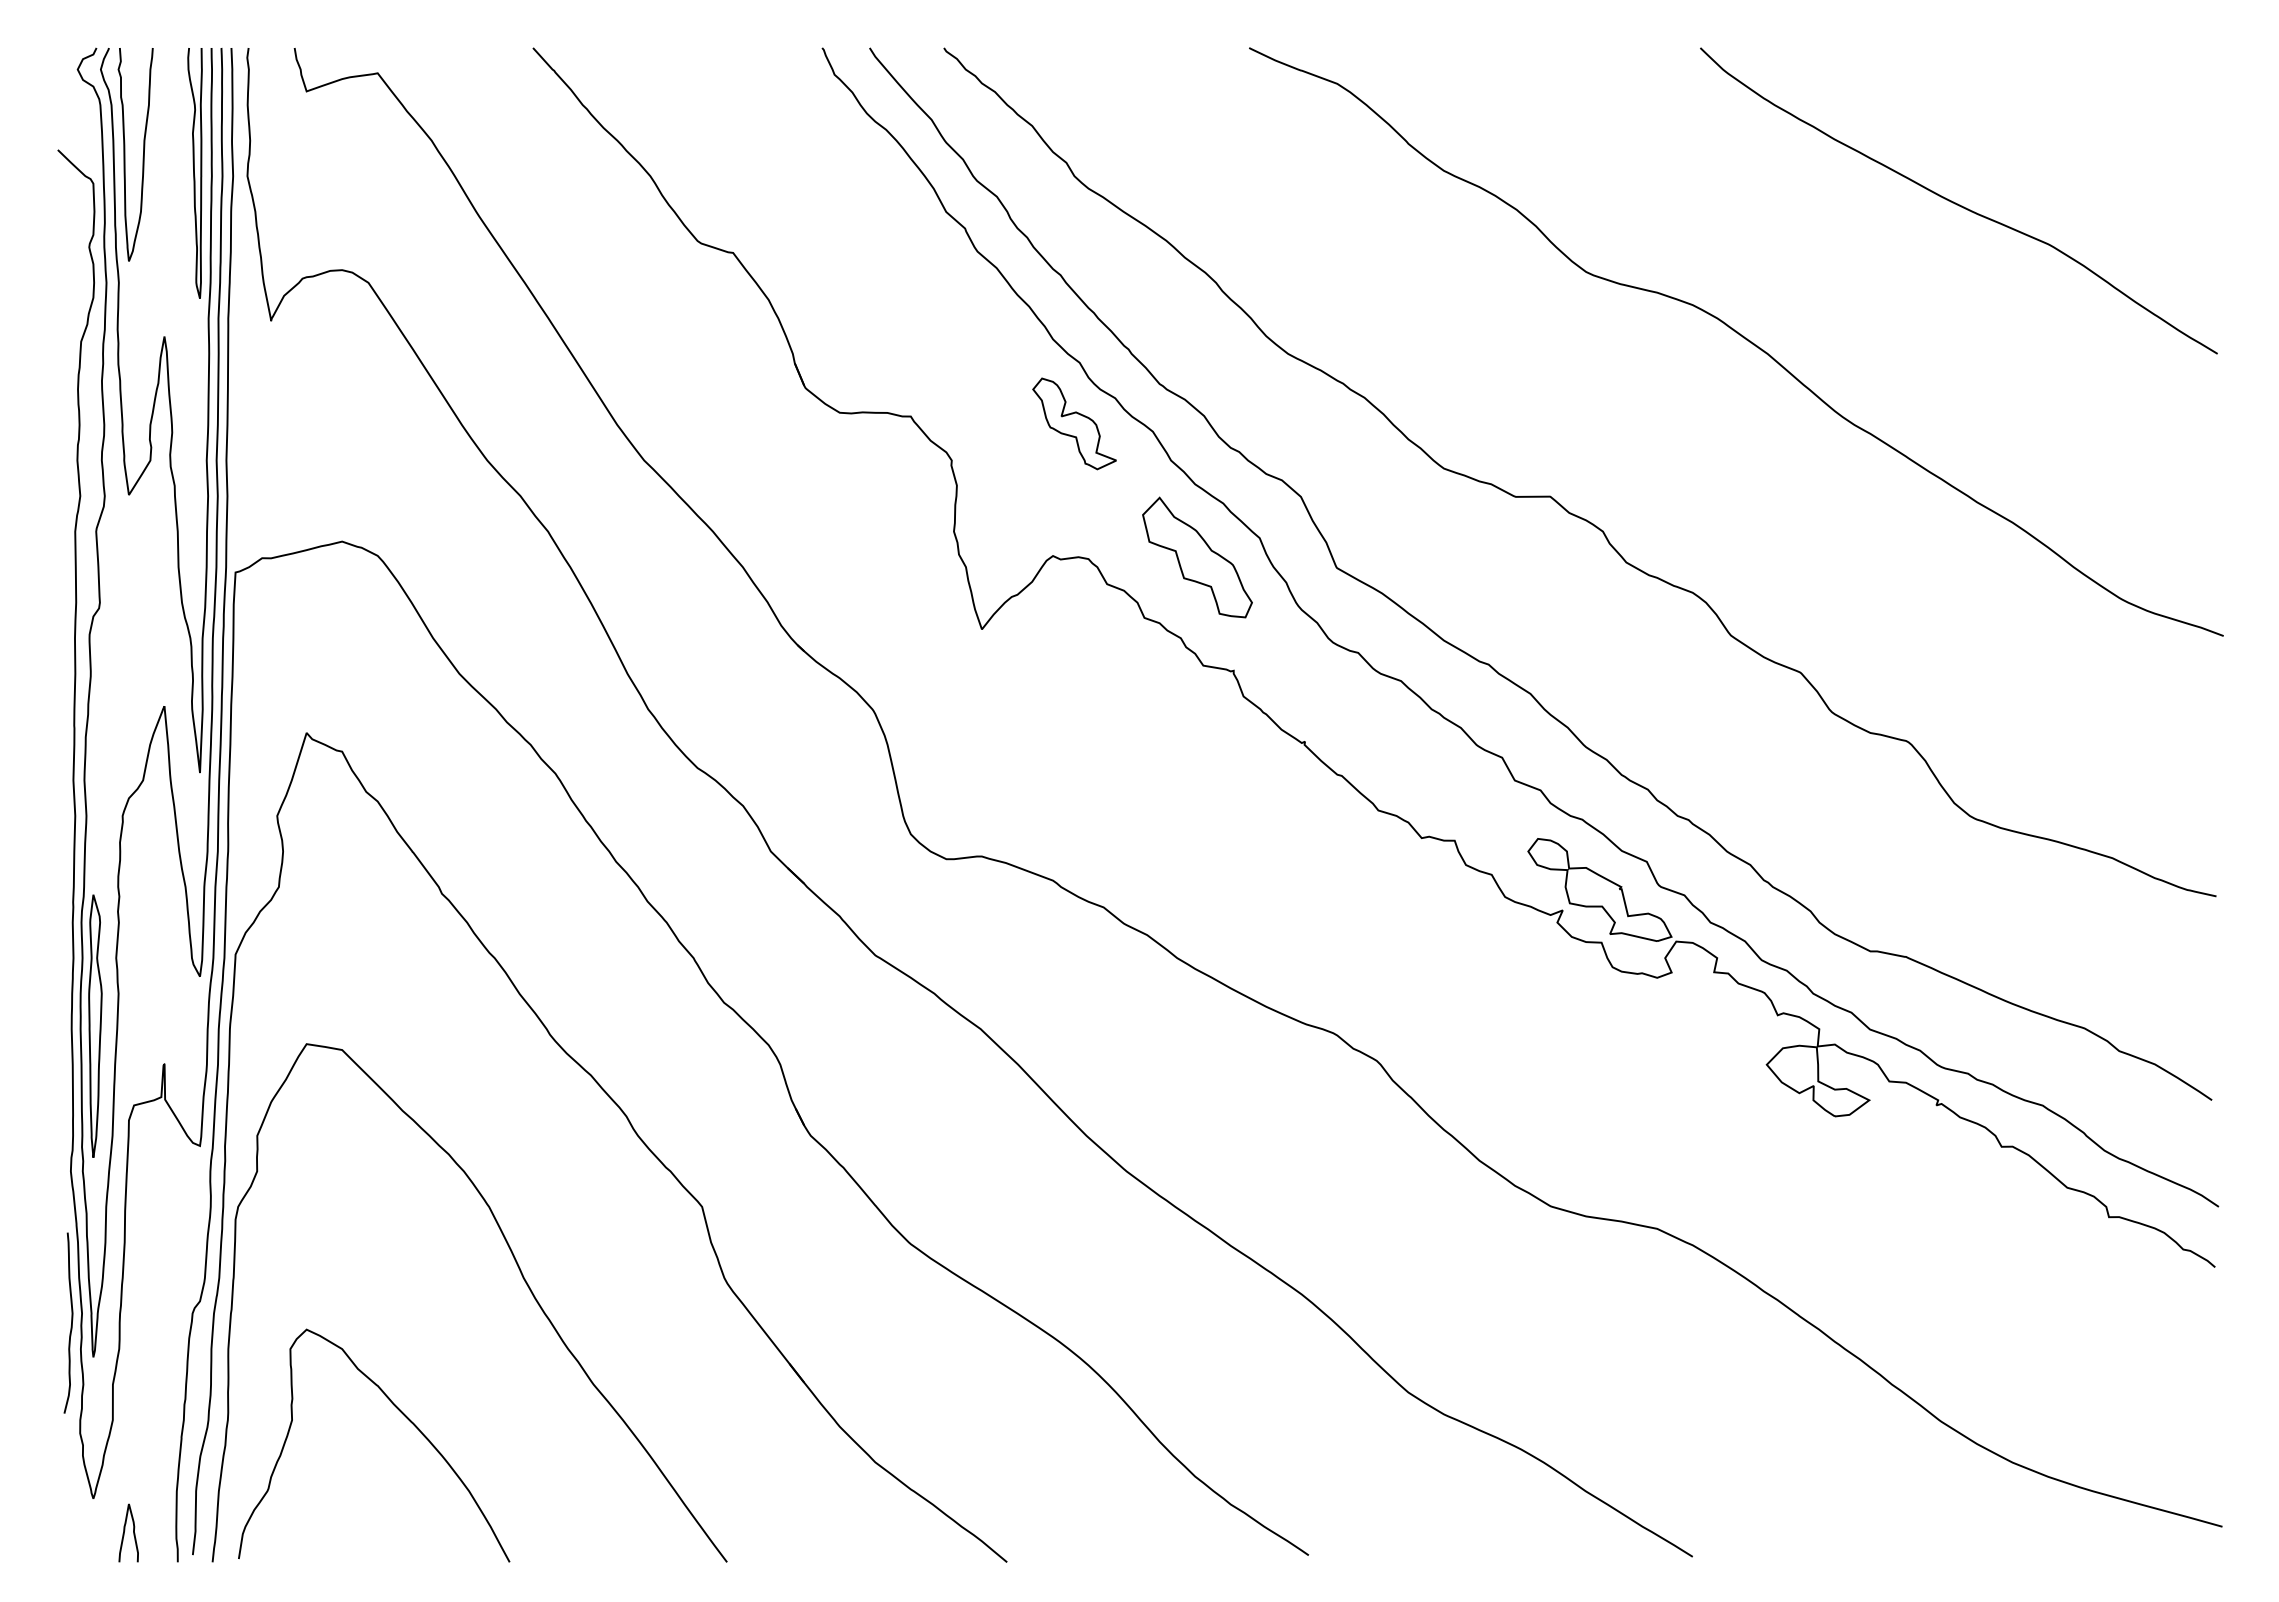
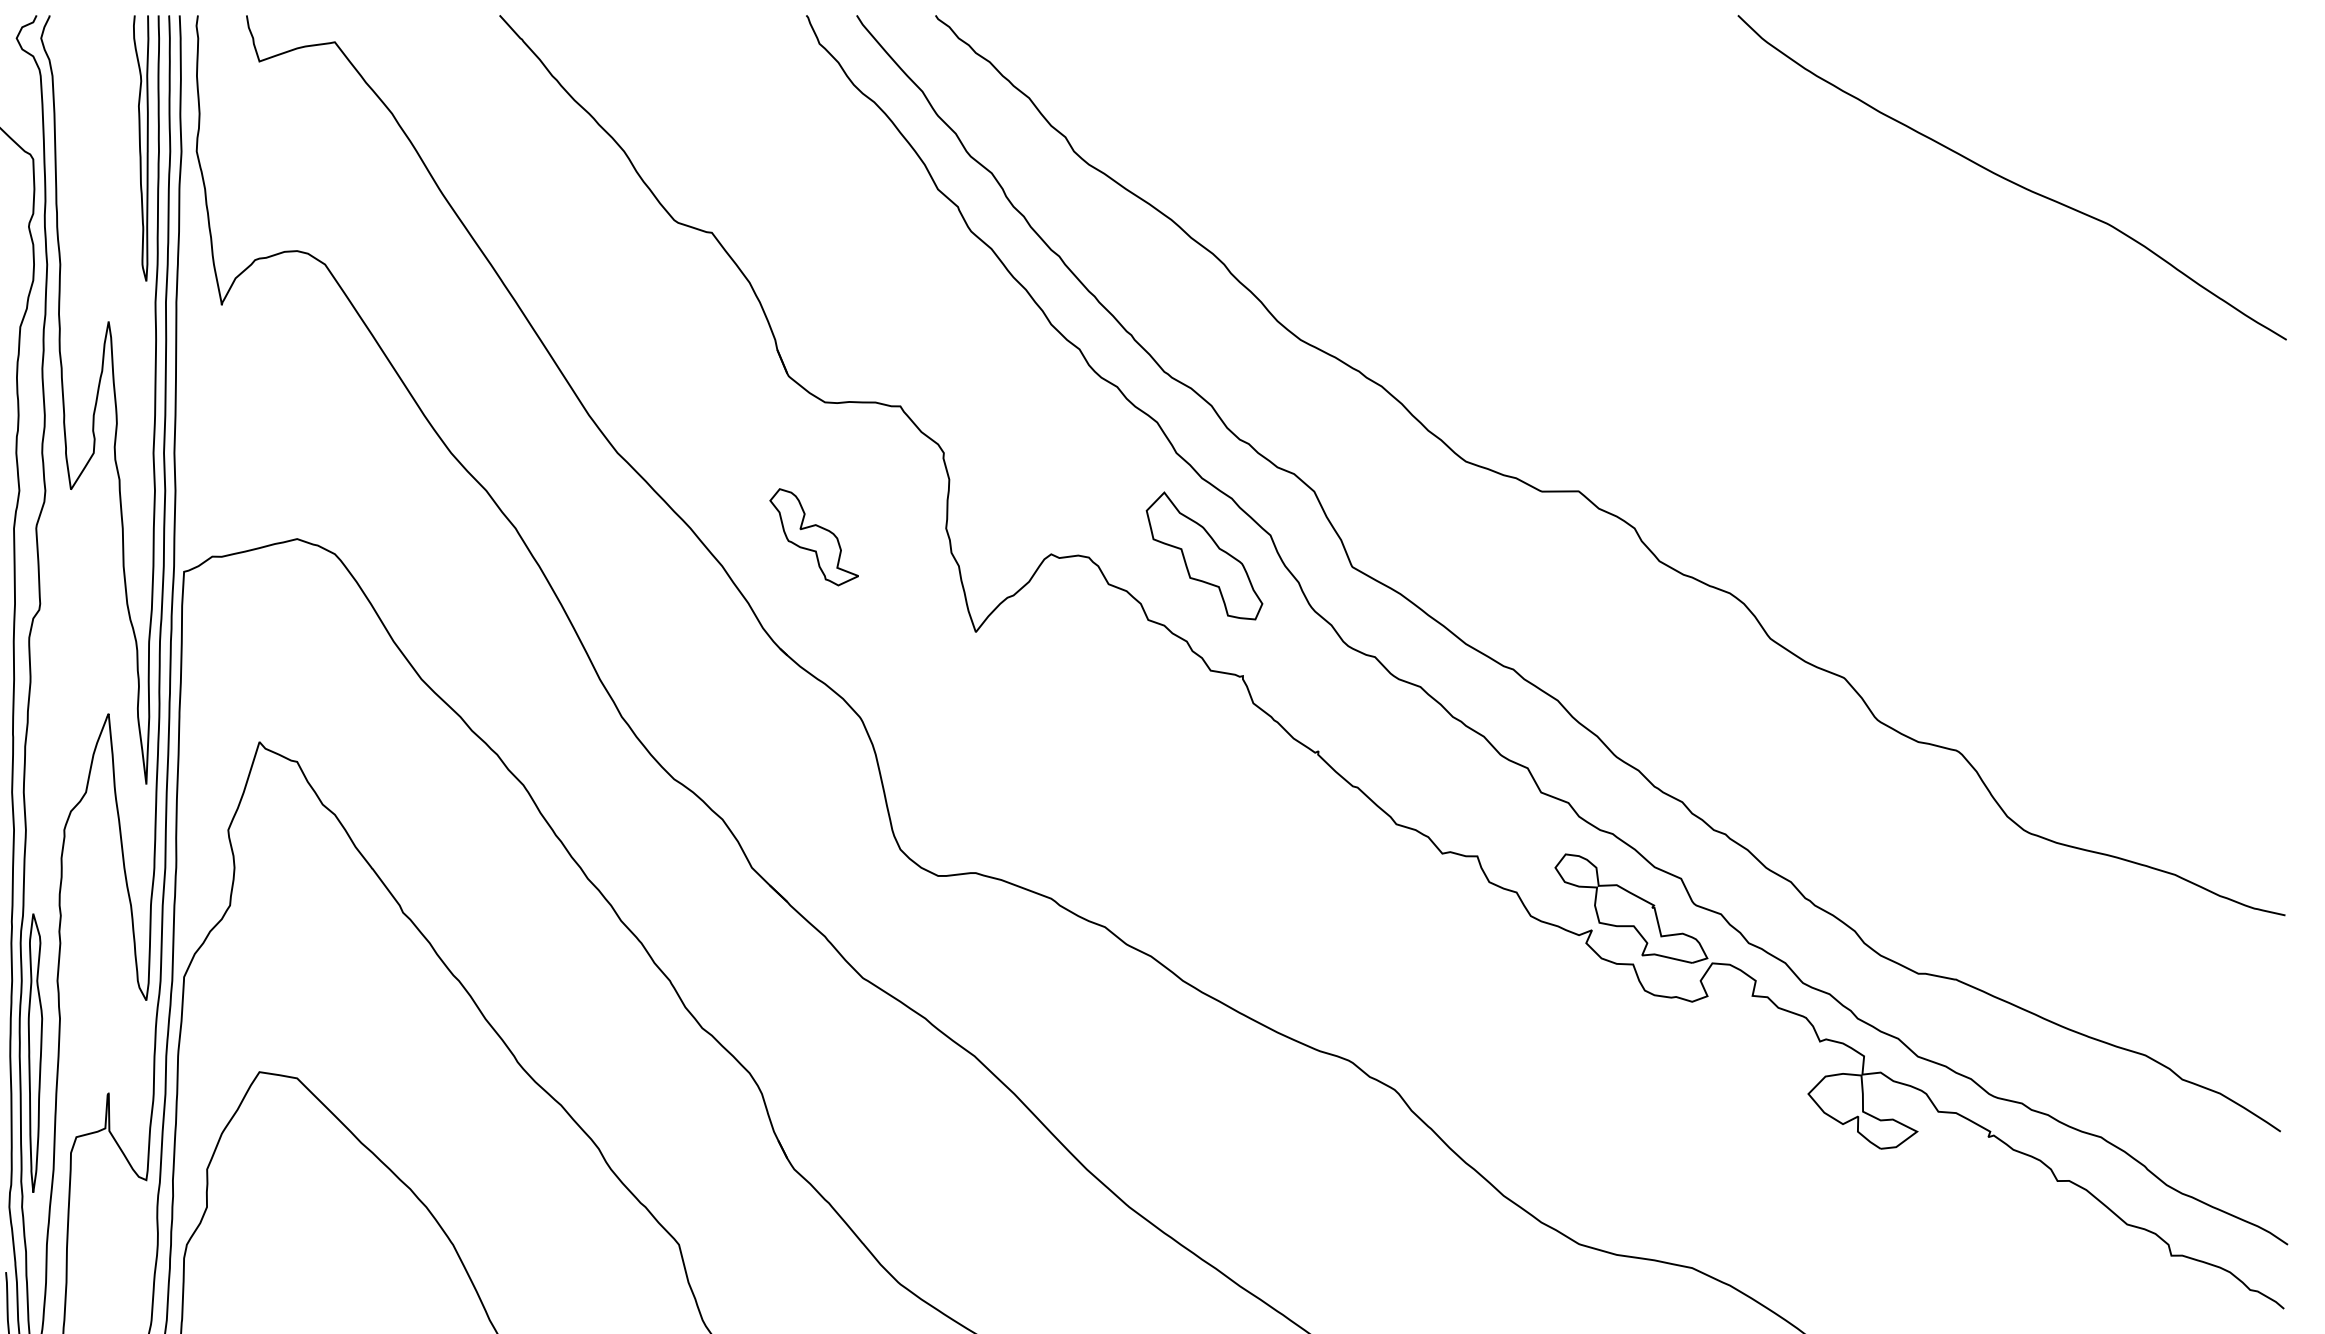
curve: (142, 156) -> (85, 130), removed
curve: (1739, 335) -> (1779, 320), removed
part: (1074, 423) -> (814, 536), moved

